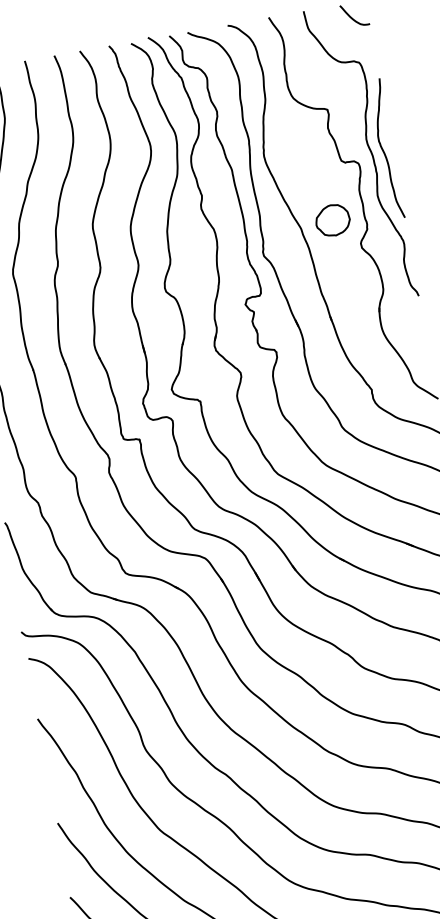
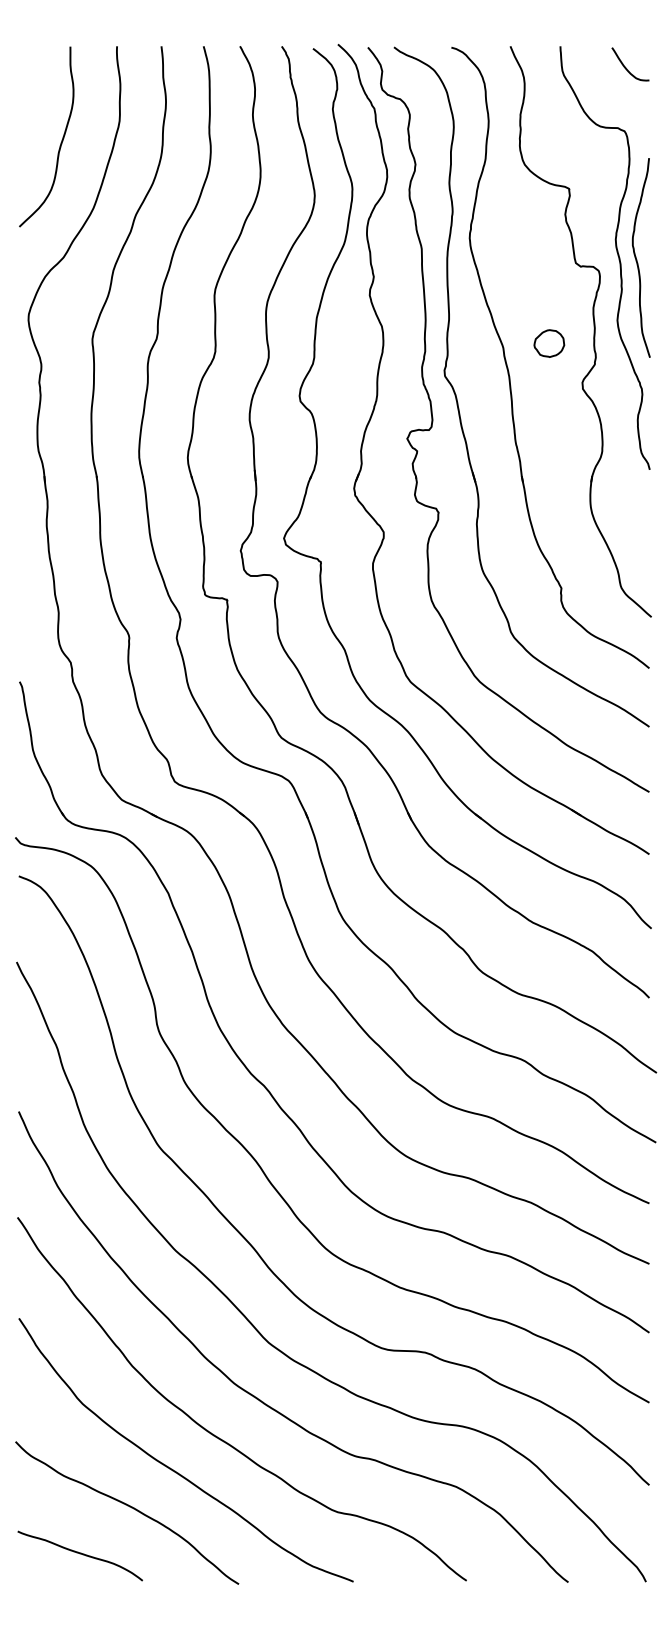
part: (333, 220) -> (549, 343), size x0.62

